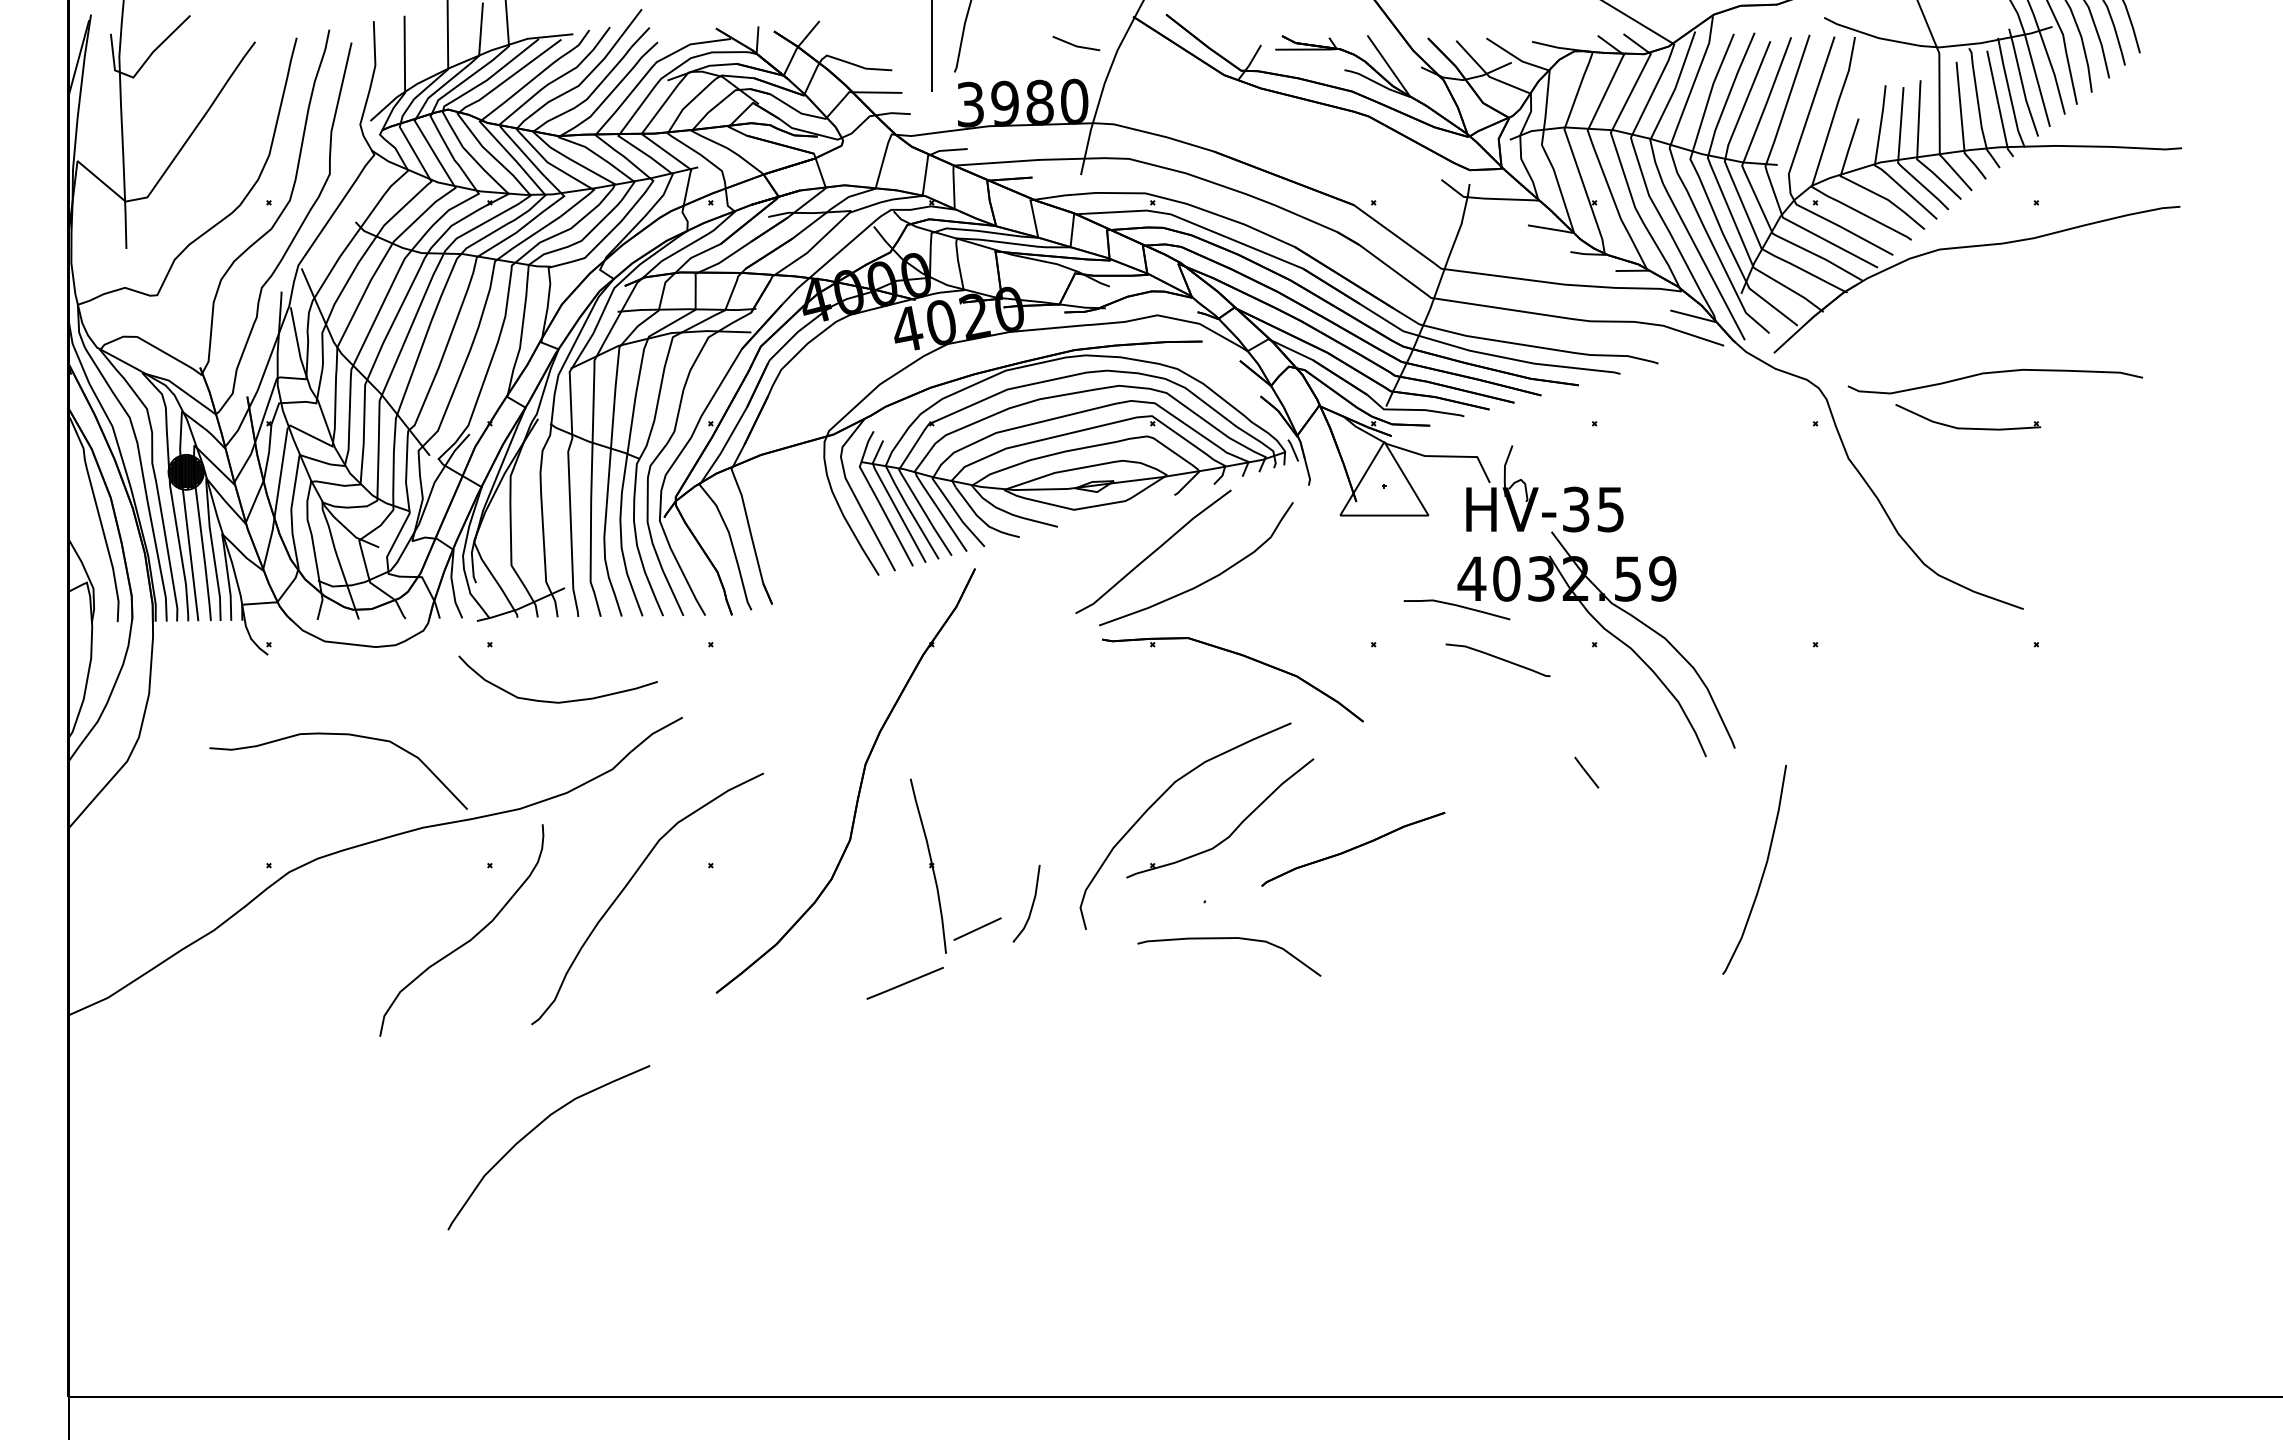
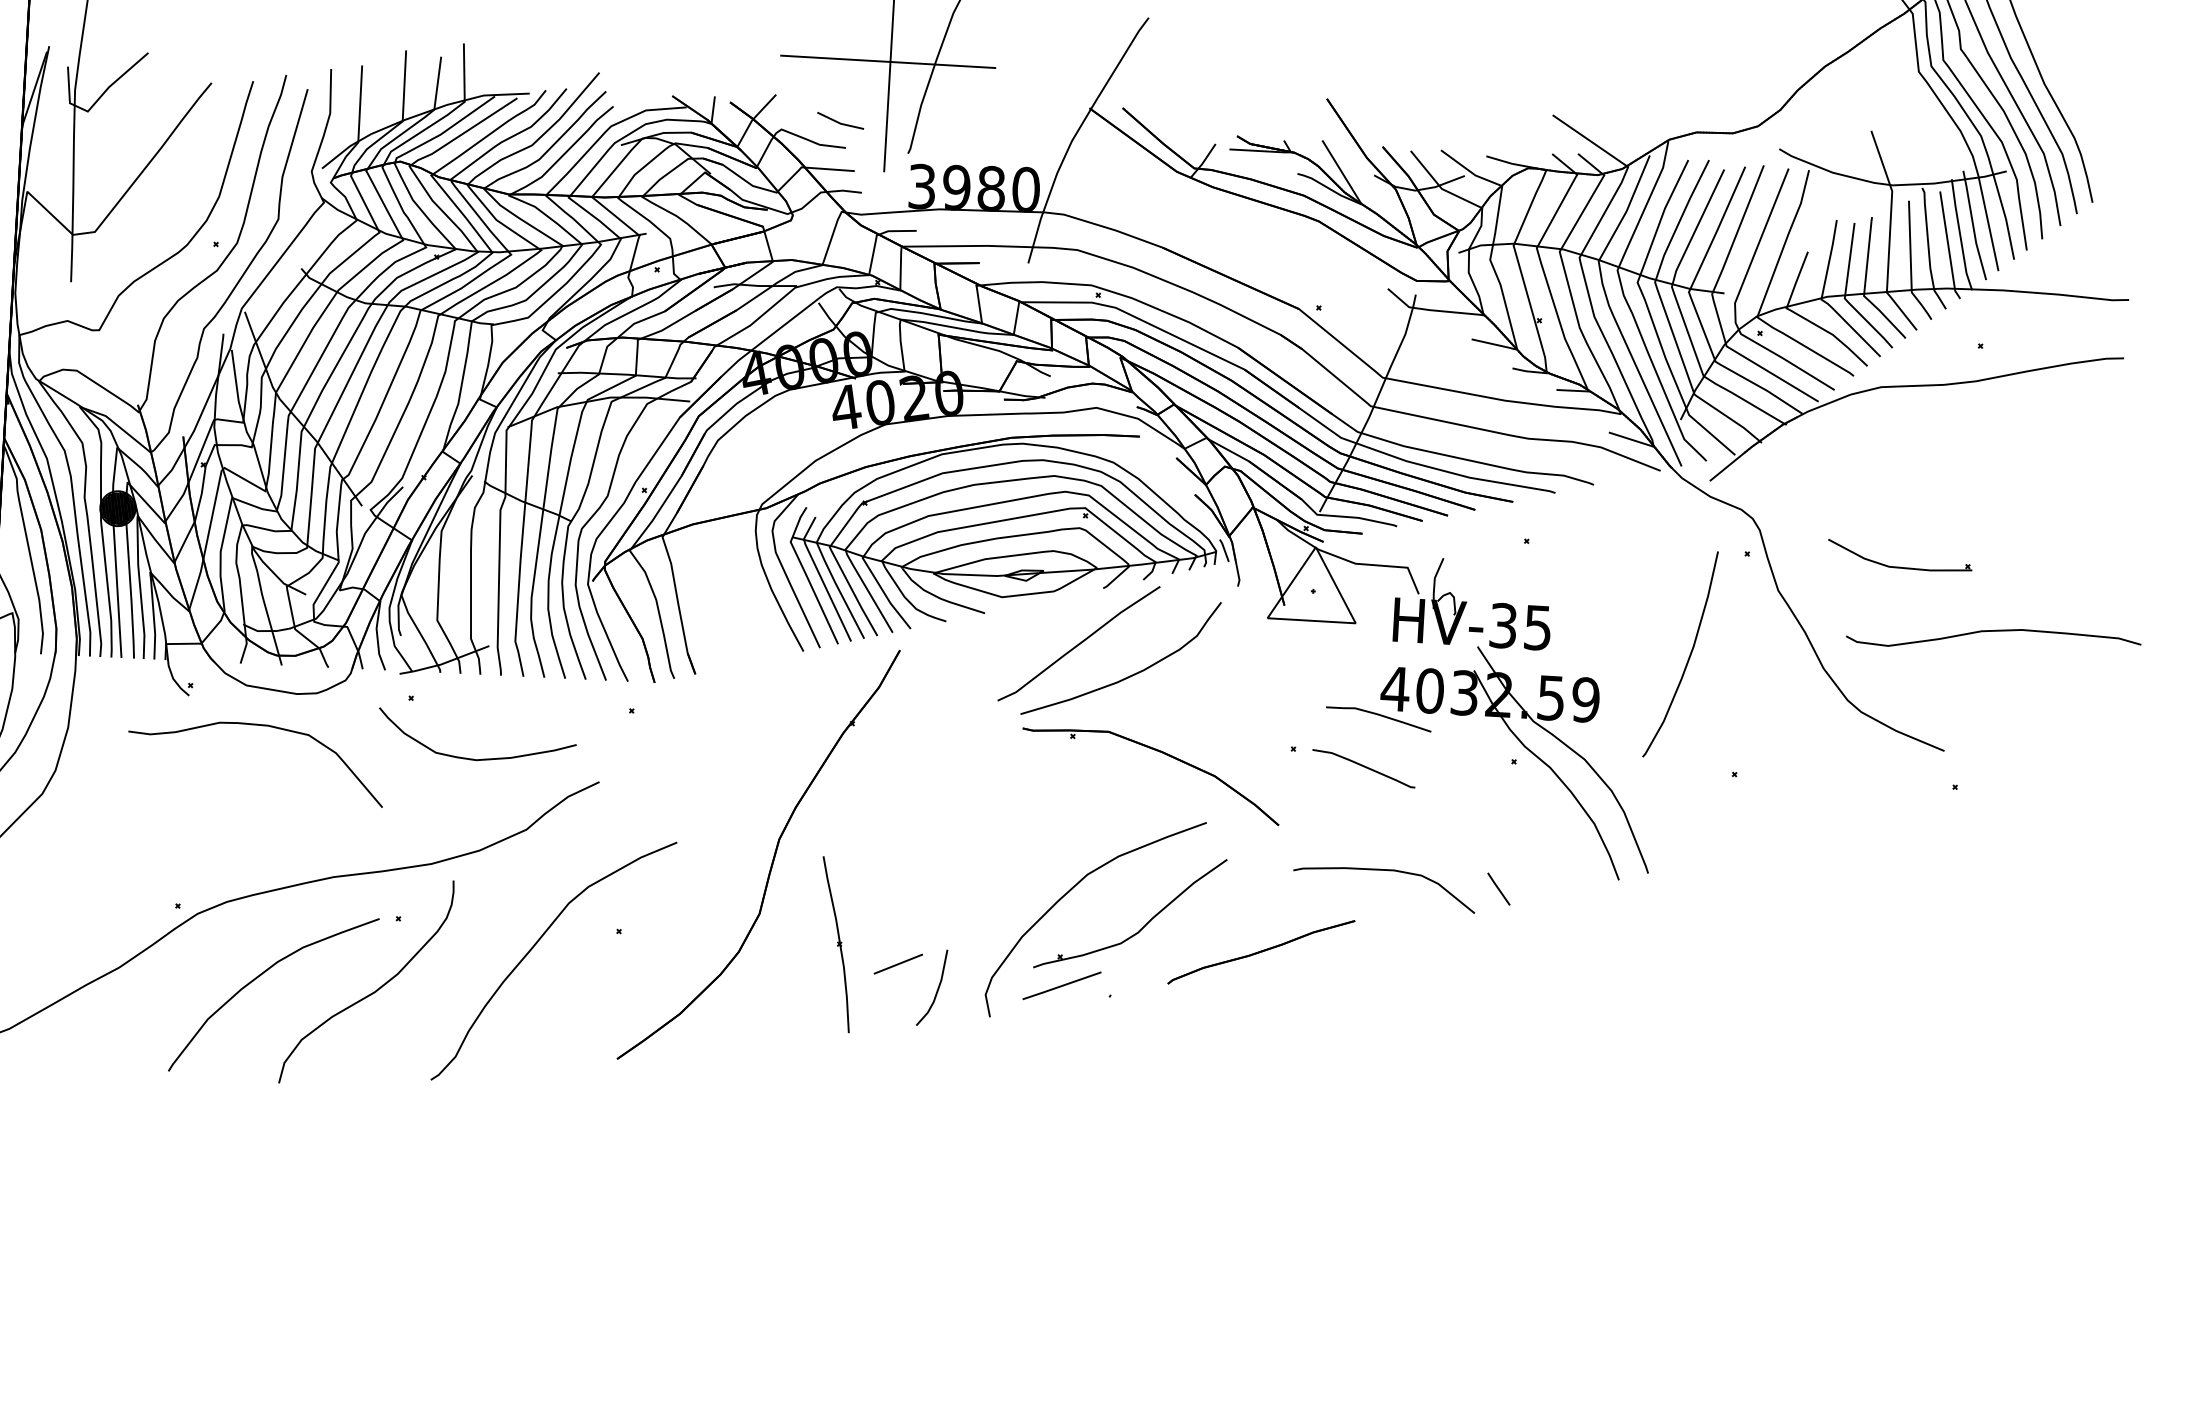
line: (1076, 45) -> (840, 122), moved
curve: (1995, 373) -> (1994, 632), moved
curve: (1497, 658) -> (1363, 766), moved
curve: (342, 735) -> (261, 726), moved
curve: (1762, 872) -> (1688, 657), moved
line: (977, 928) -> (898, 963), moved
curve: (1225, 939) -> (1381, 871), moved
line: (904, 982) -> (1061, 984), moved
curve: (536, 1128) -> (262, 974), moved

